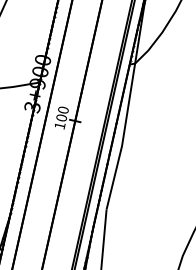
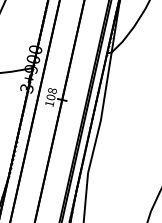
text: (63, 109) -> (52, 90), 100 -> 108

